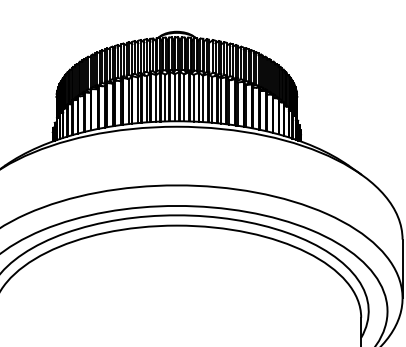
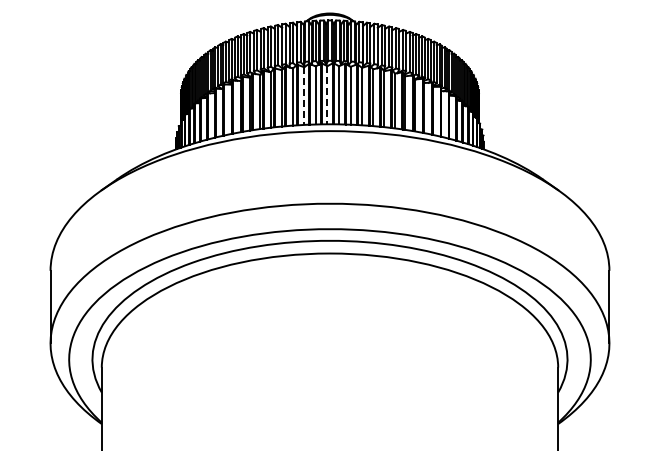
line: (156, 98) -> (304, 96), solid -> dashed
line: (174, 98) -> (327, 95), solid -> dashed

